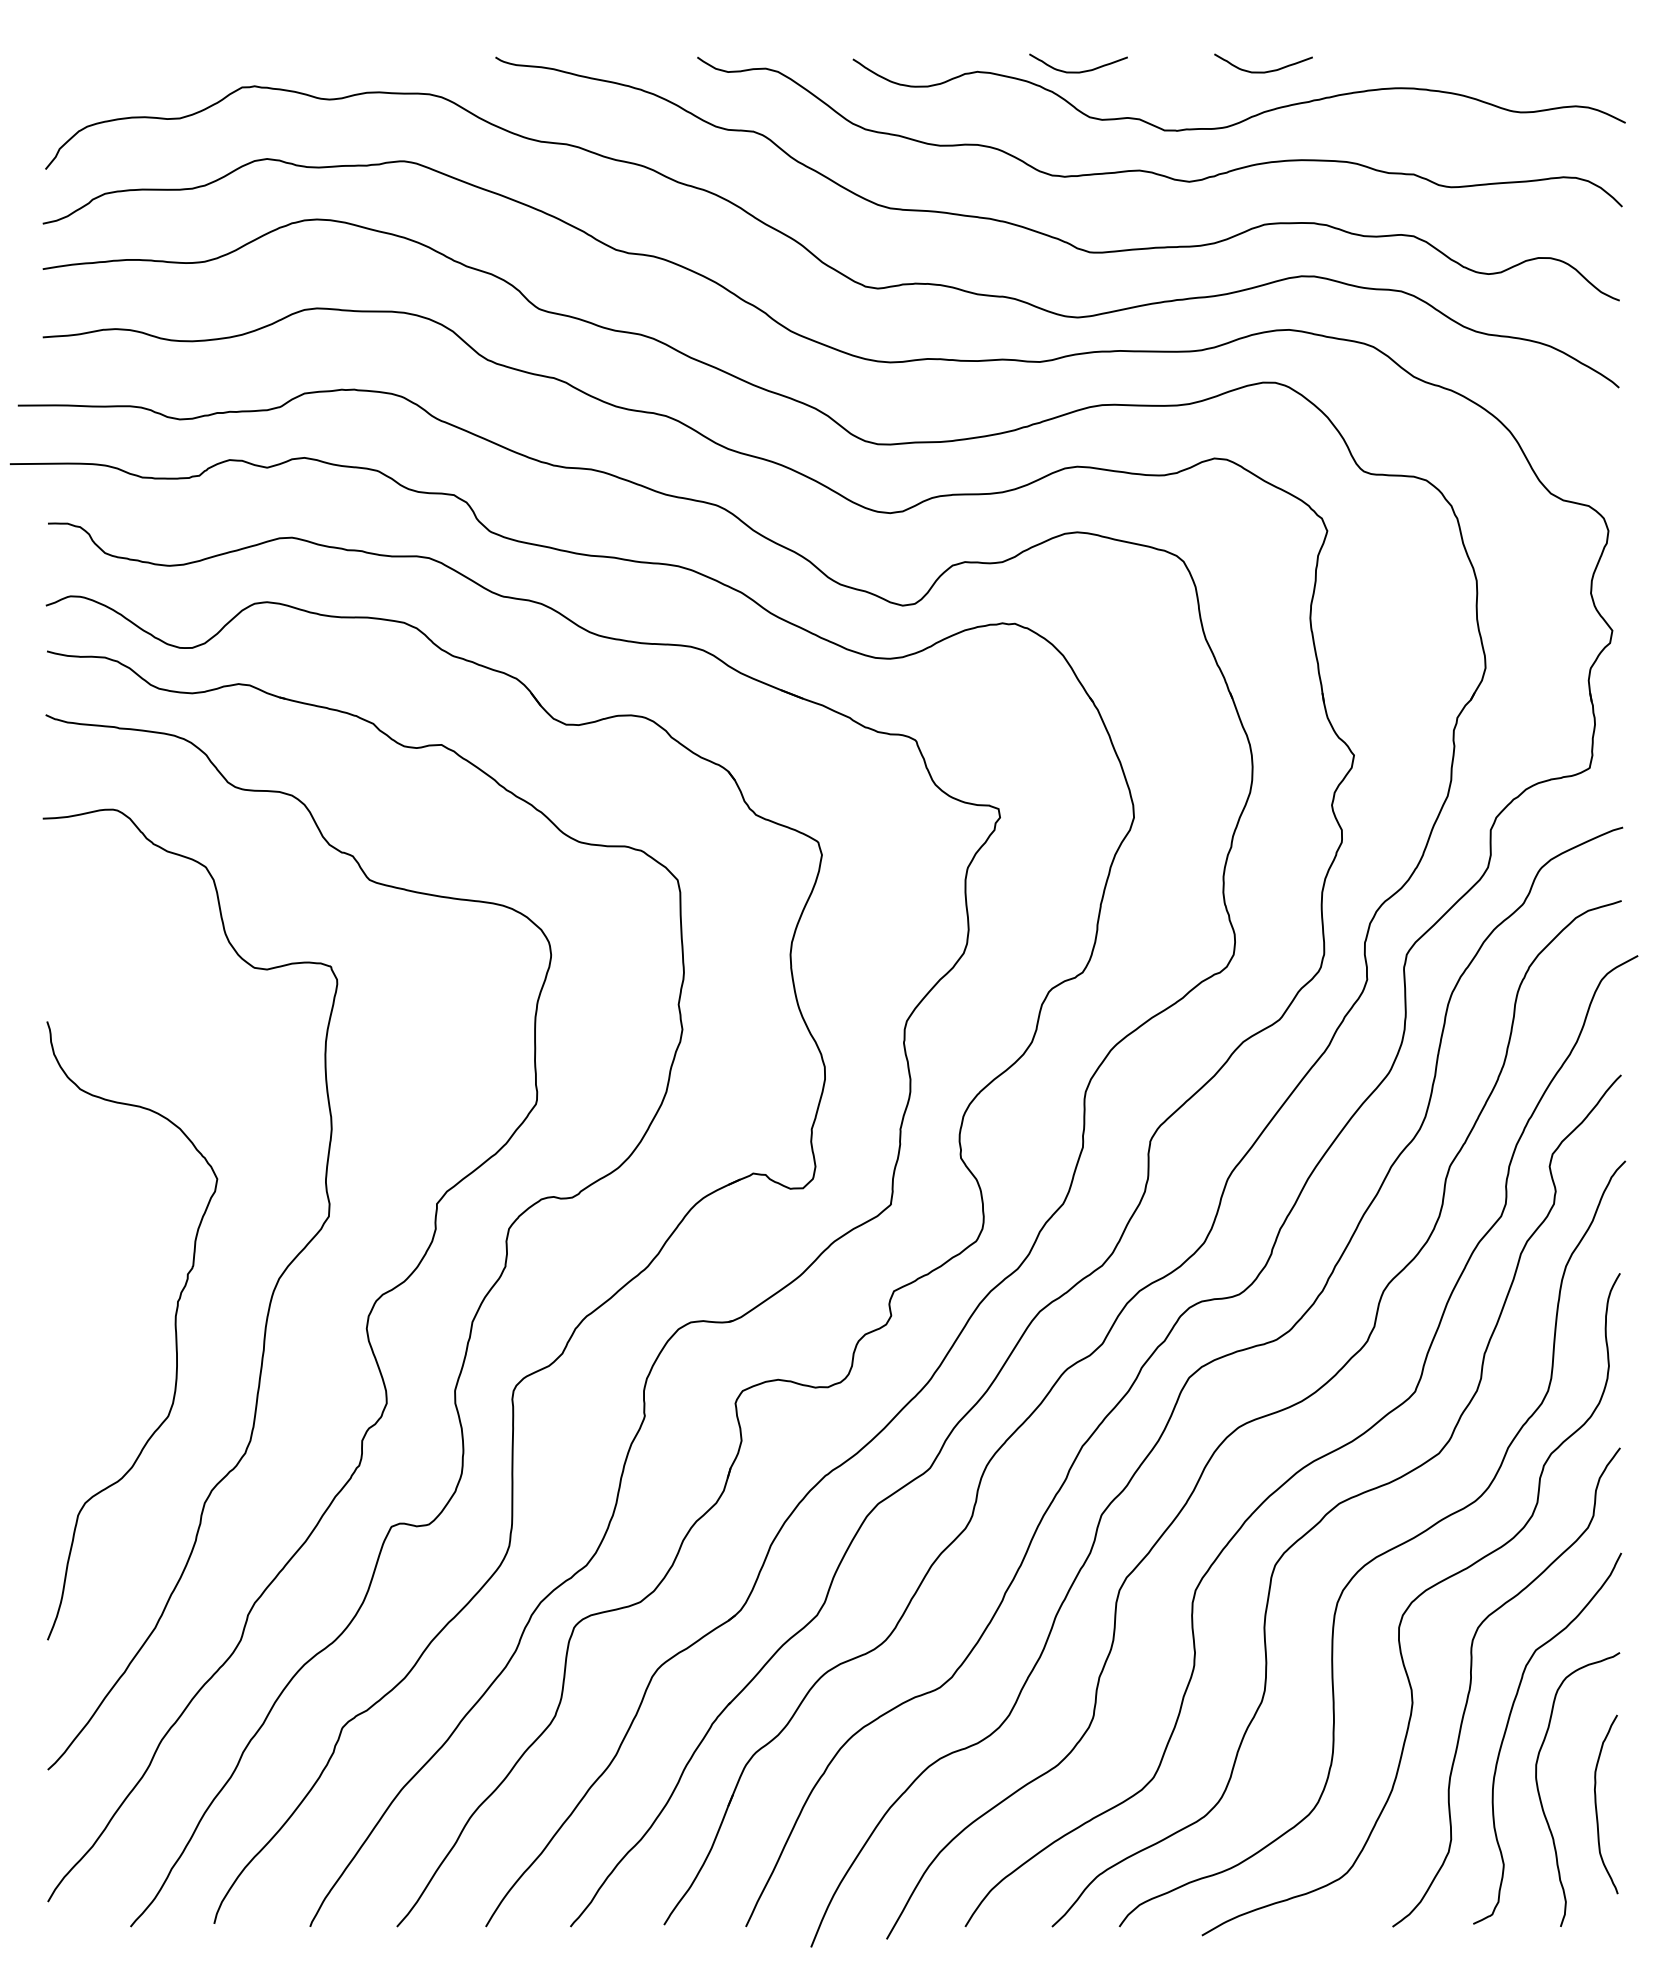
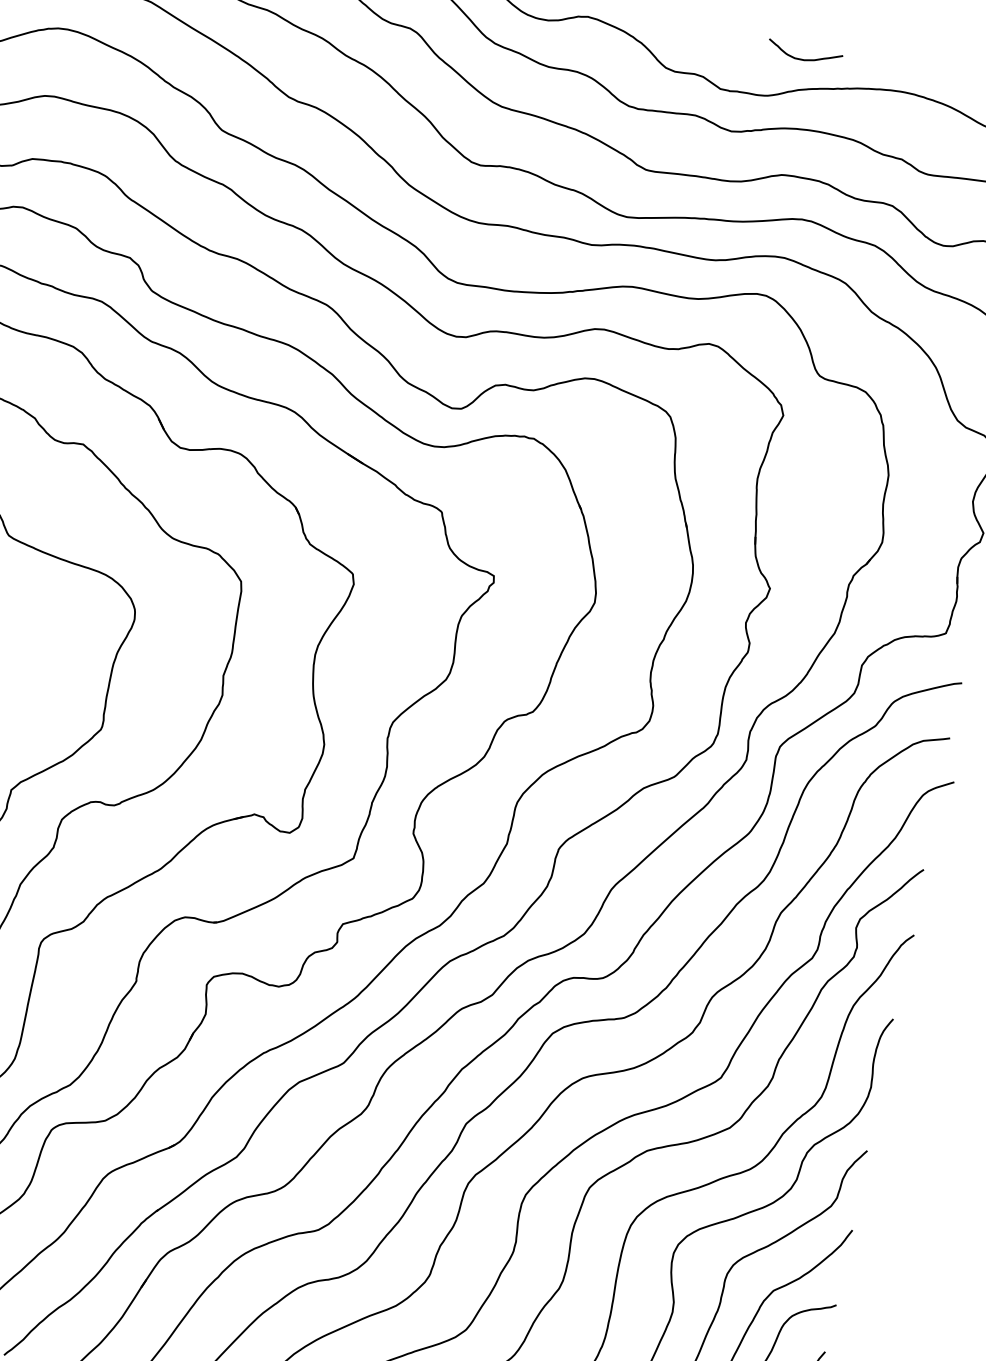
curve: (1078, 71) -> (664, 31), removed

